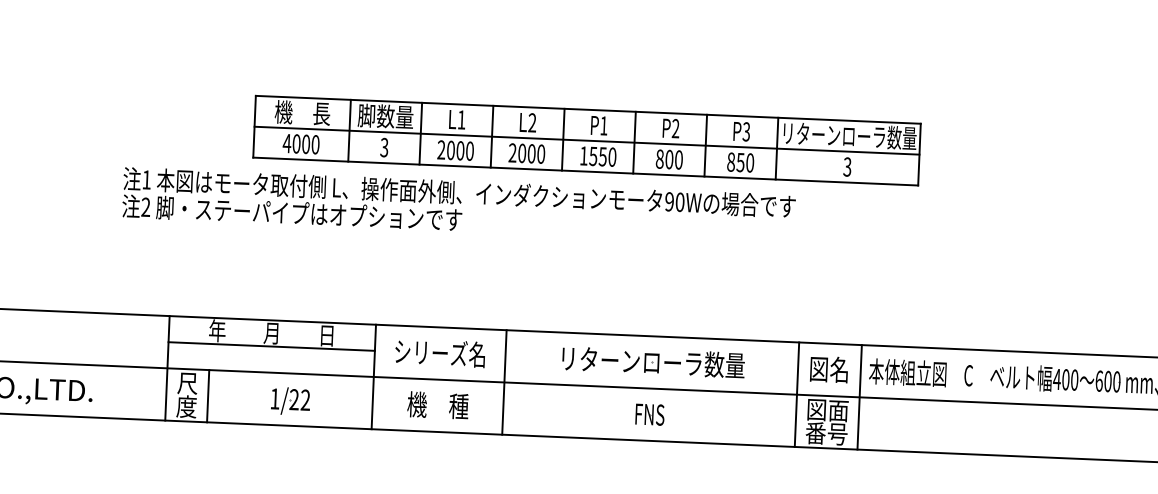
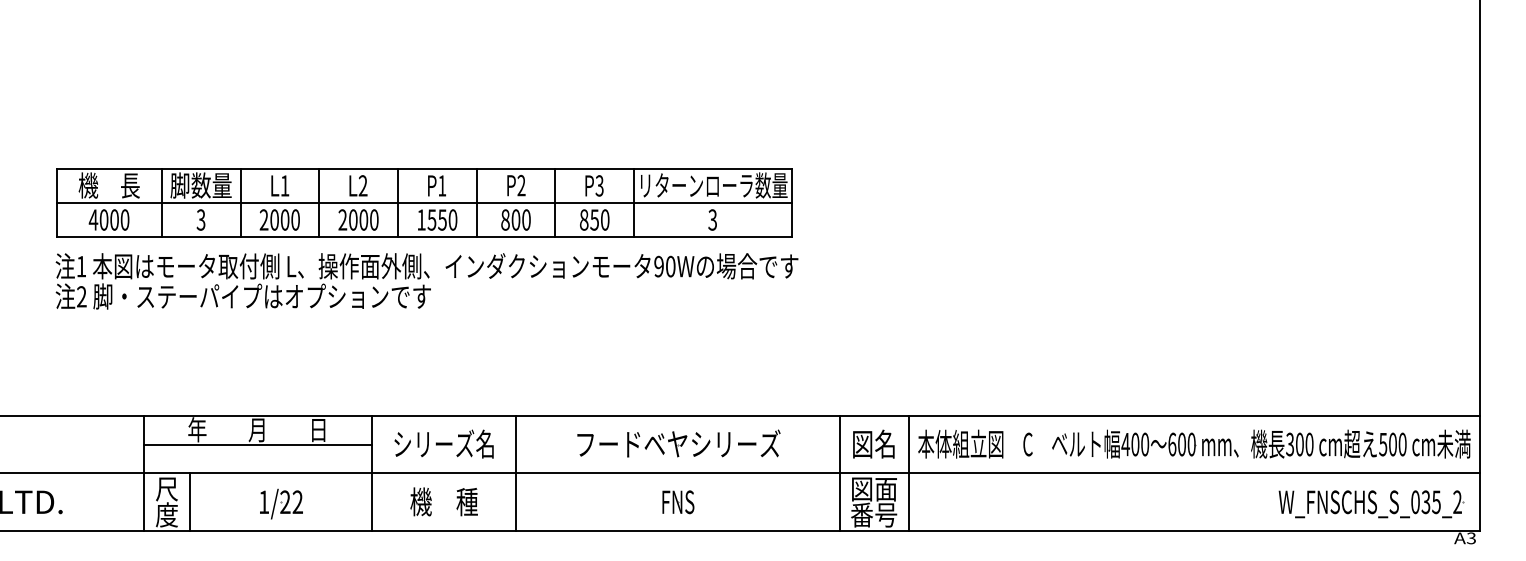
part: (587, 140) -> (424, 202), moved
text: (458, 206) -> (426, 281), moved
text: (652, 361) -> (678, 443), リターンローラ数量 -> フードベヤシリーズ

